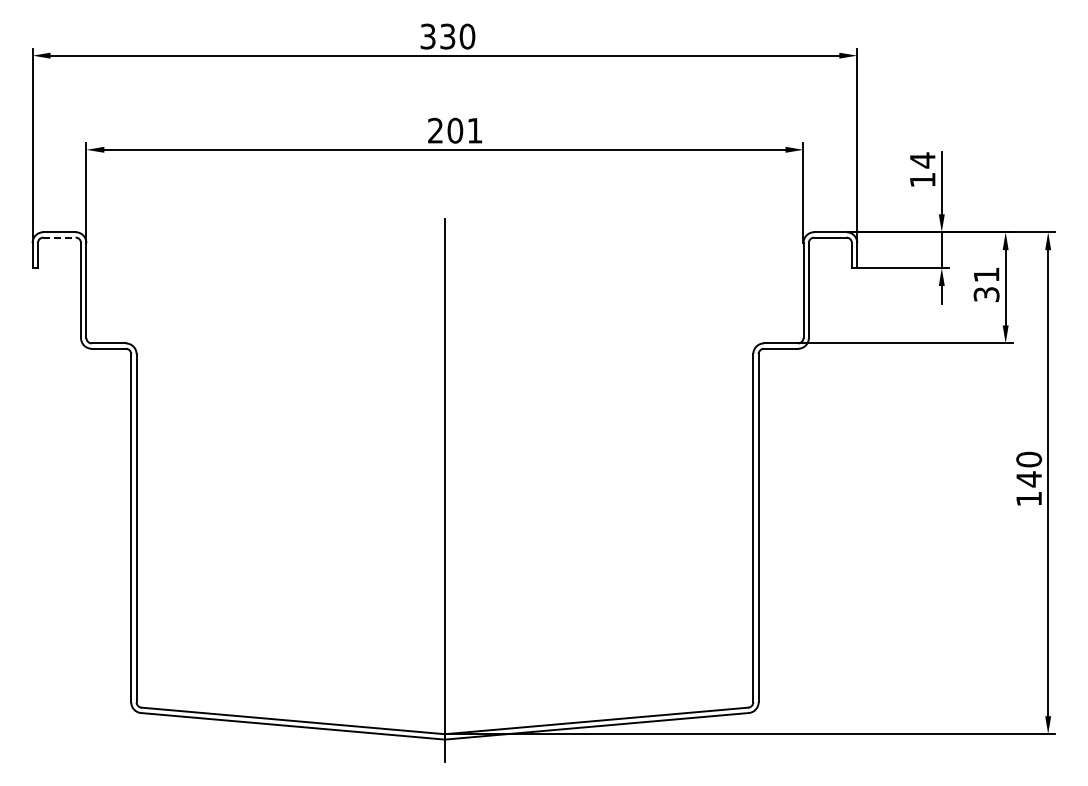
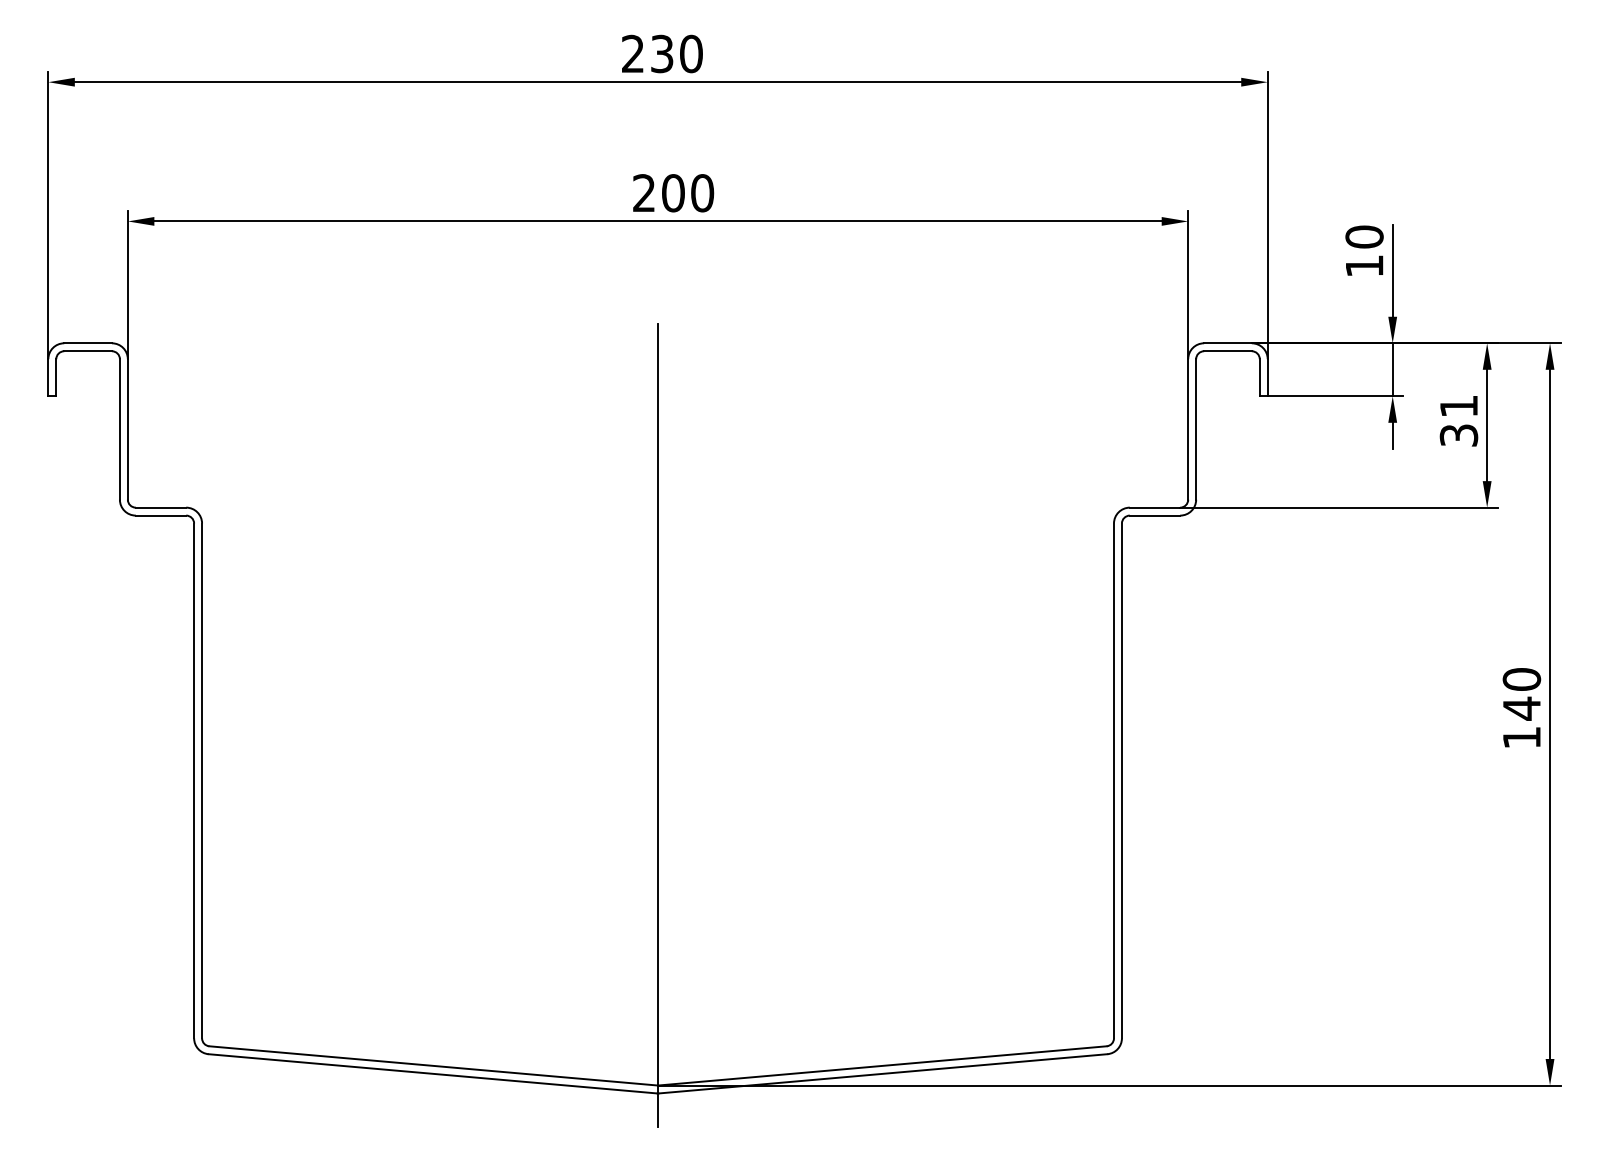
text: (427, 36) -> (632, 53), 330 -> 230
text: (474, 130) -> (701, 192), 201 -> 200
text: (922, 160) -> (1364, 237), 14 -> 10
line: (60, 237) -> (89, 351), dashed -> solid

